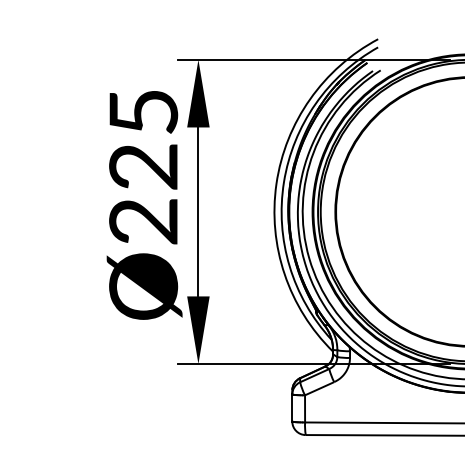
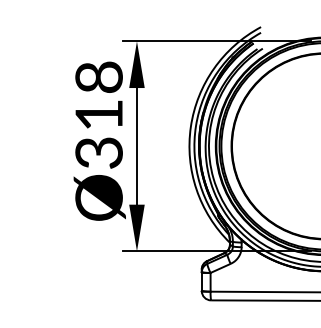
text: (142, 165) -> (98, 114), Ø225 -> Ø318

